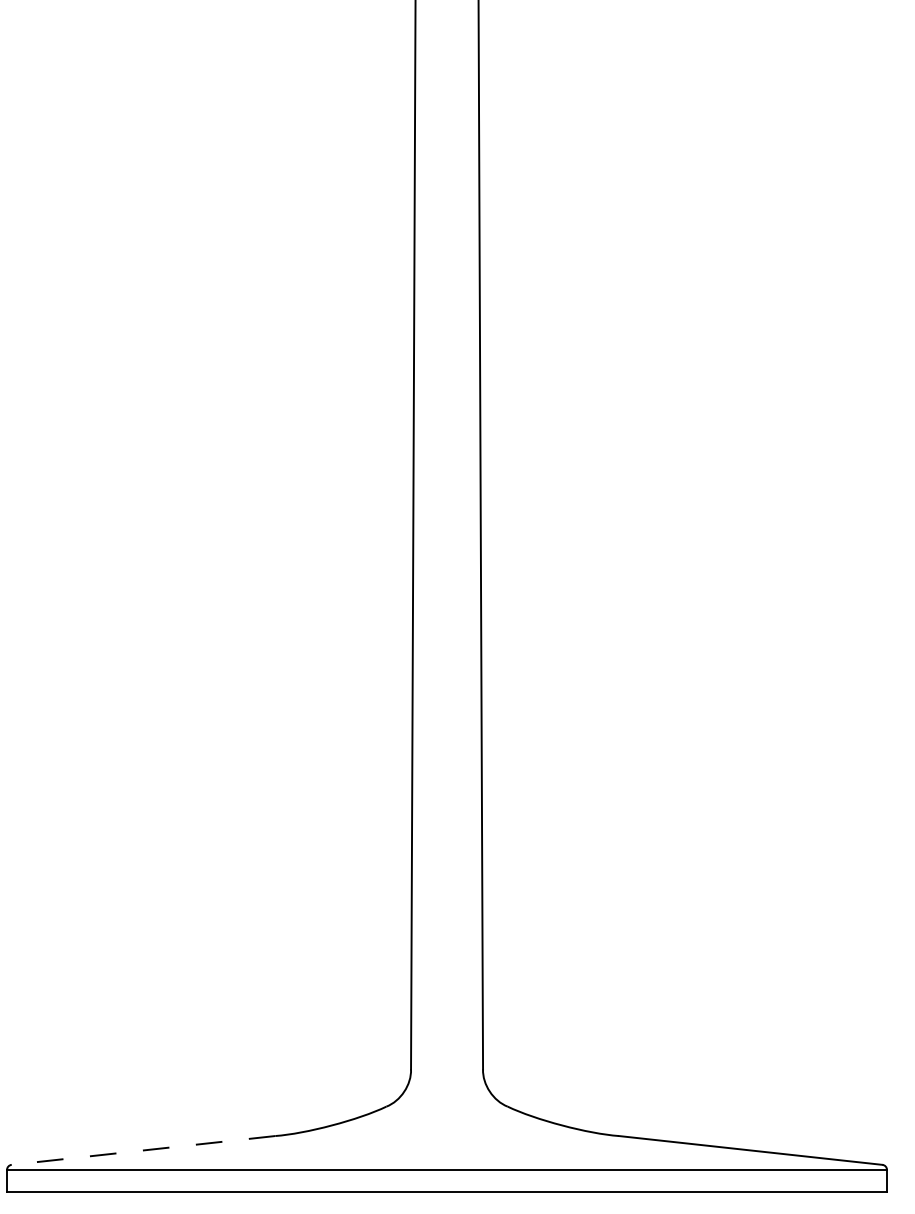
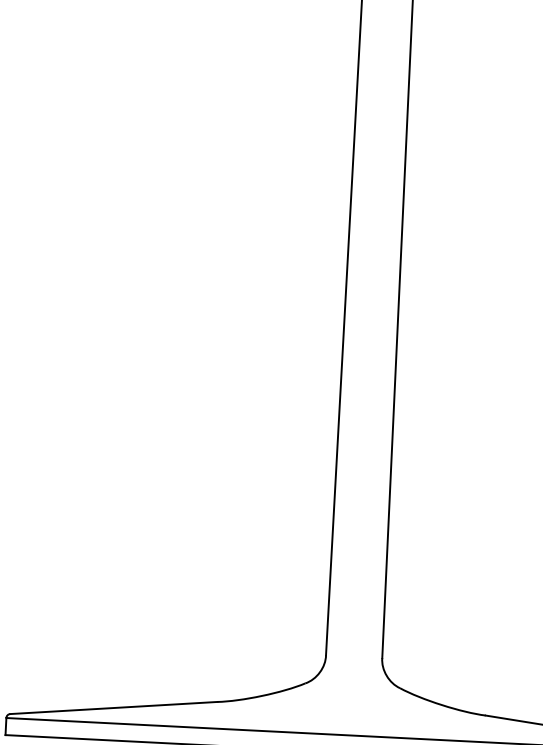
line: (143, 1150) -> (113, 708), dashed -> solid

